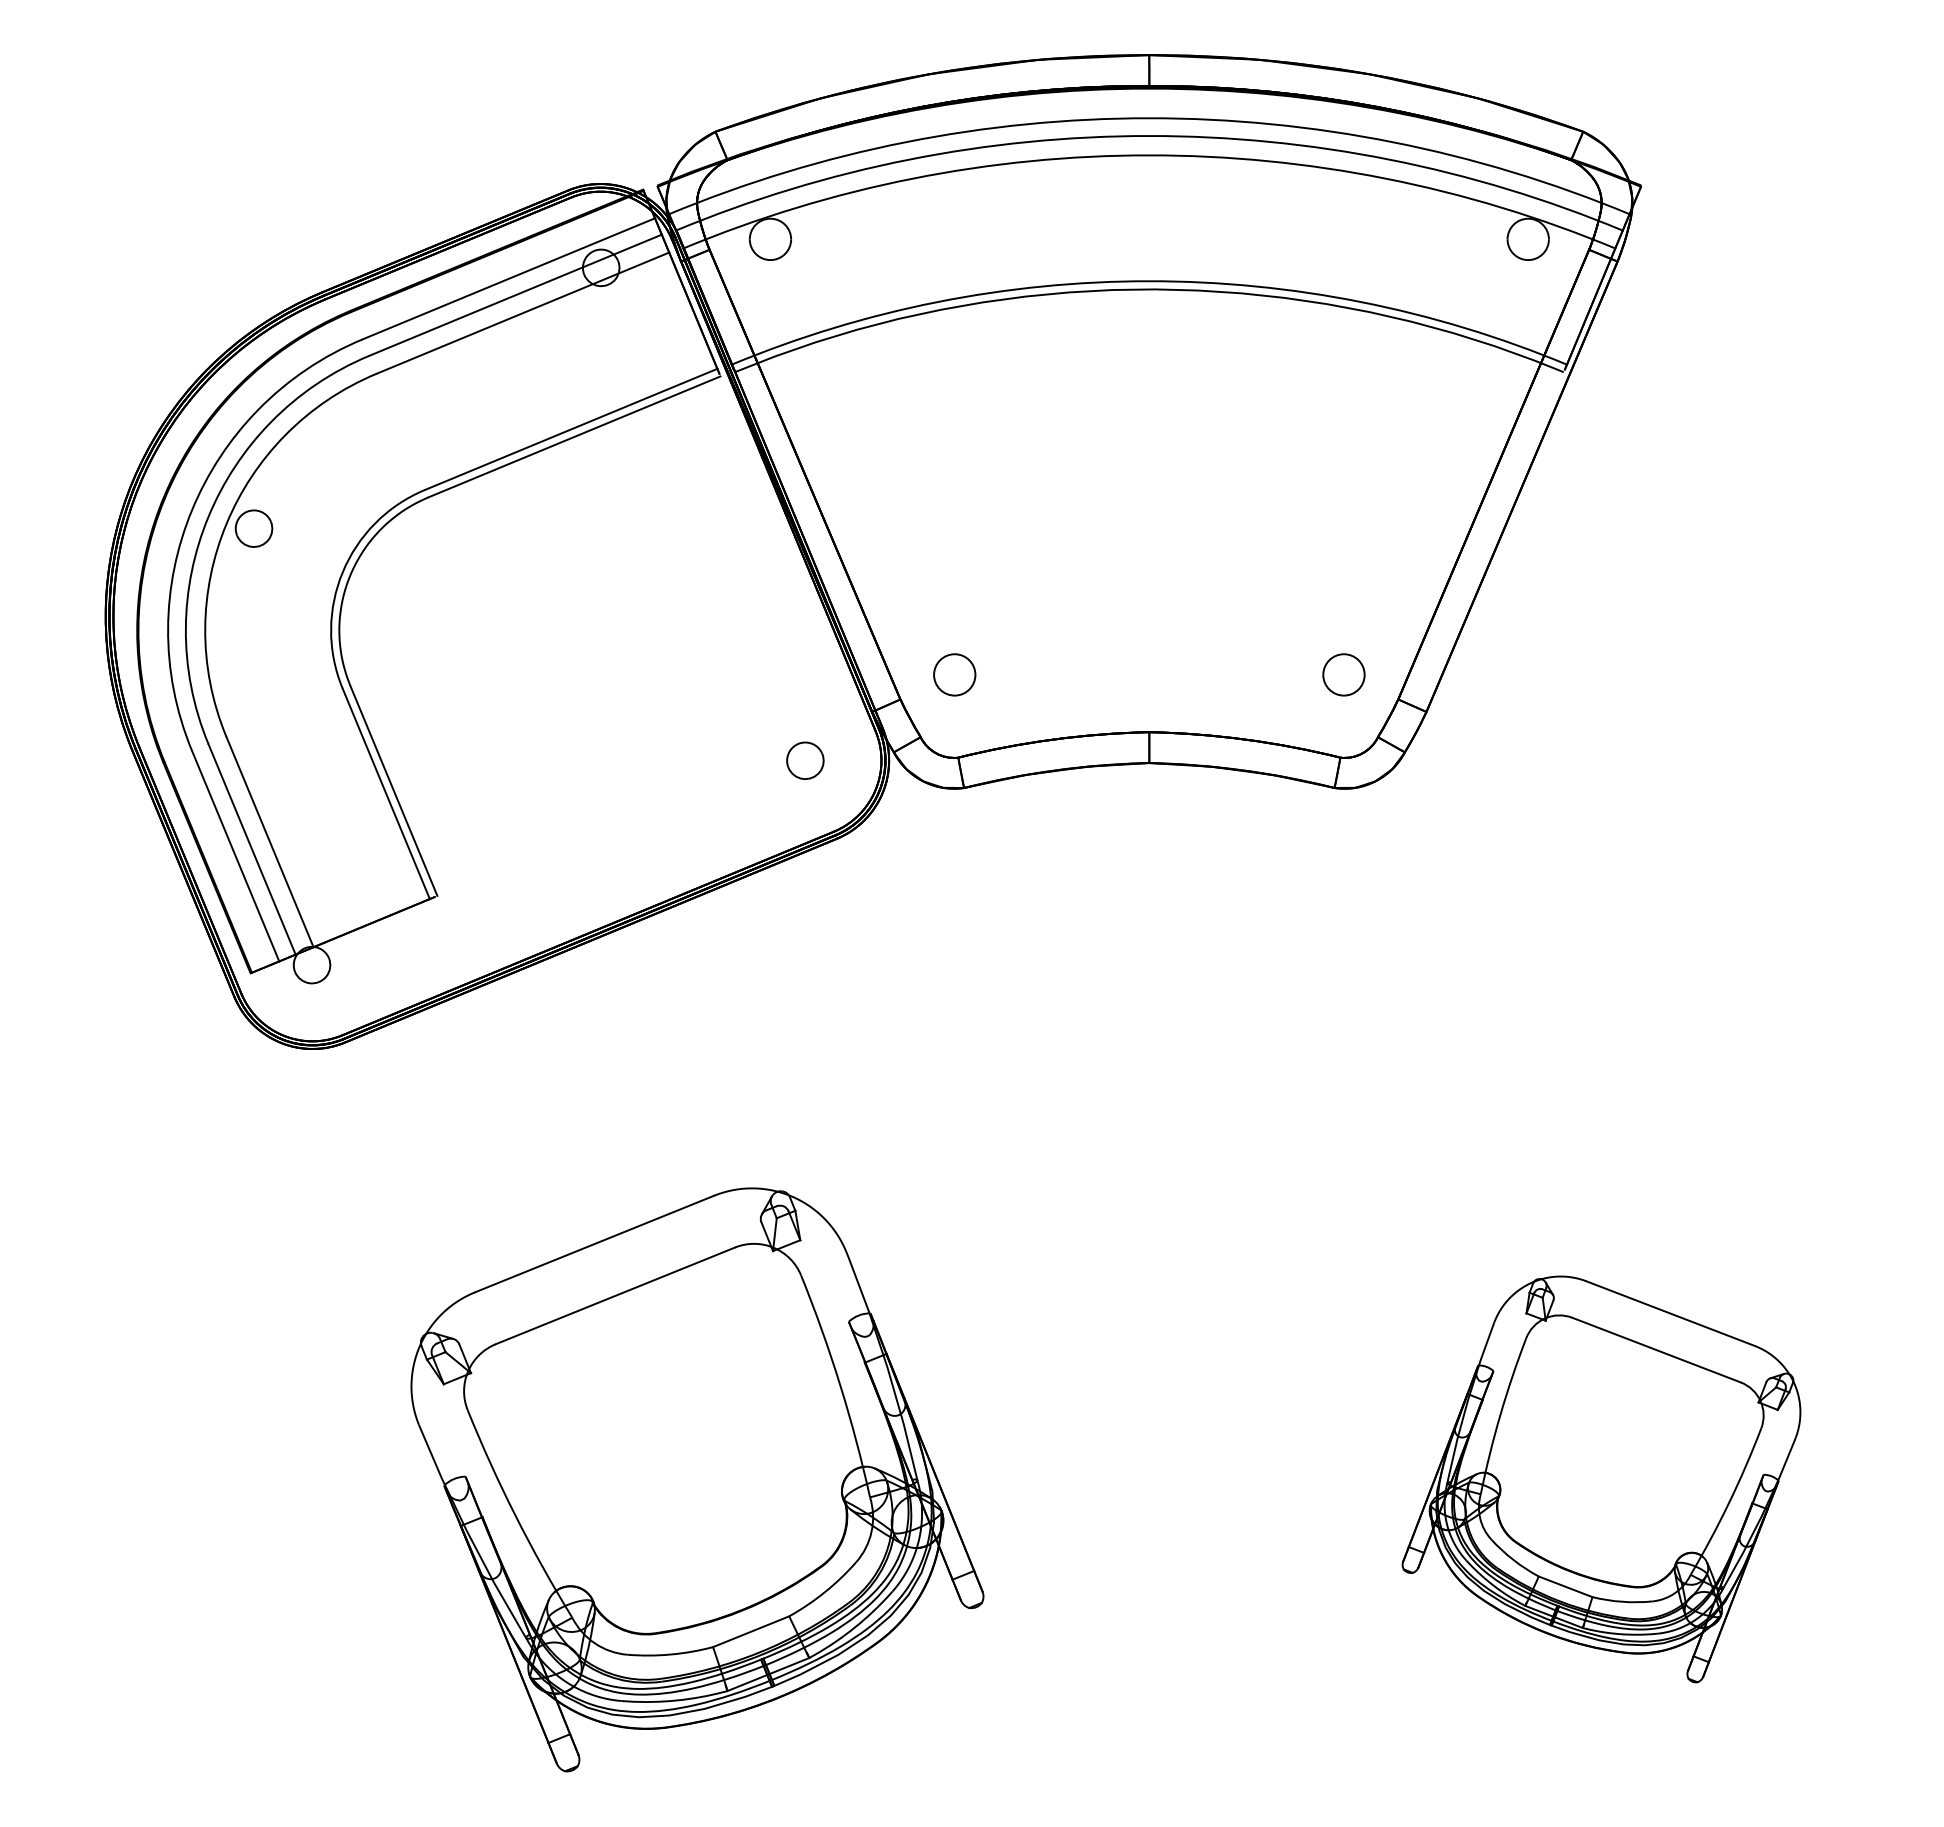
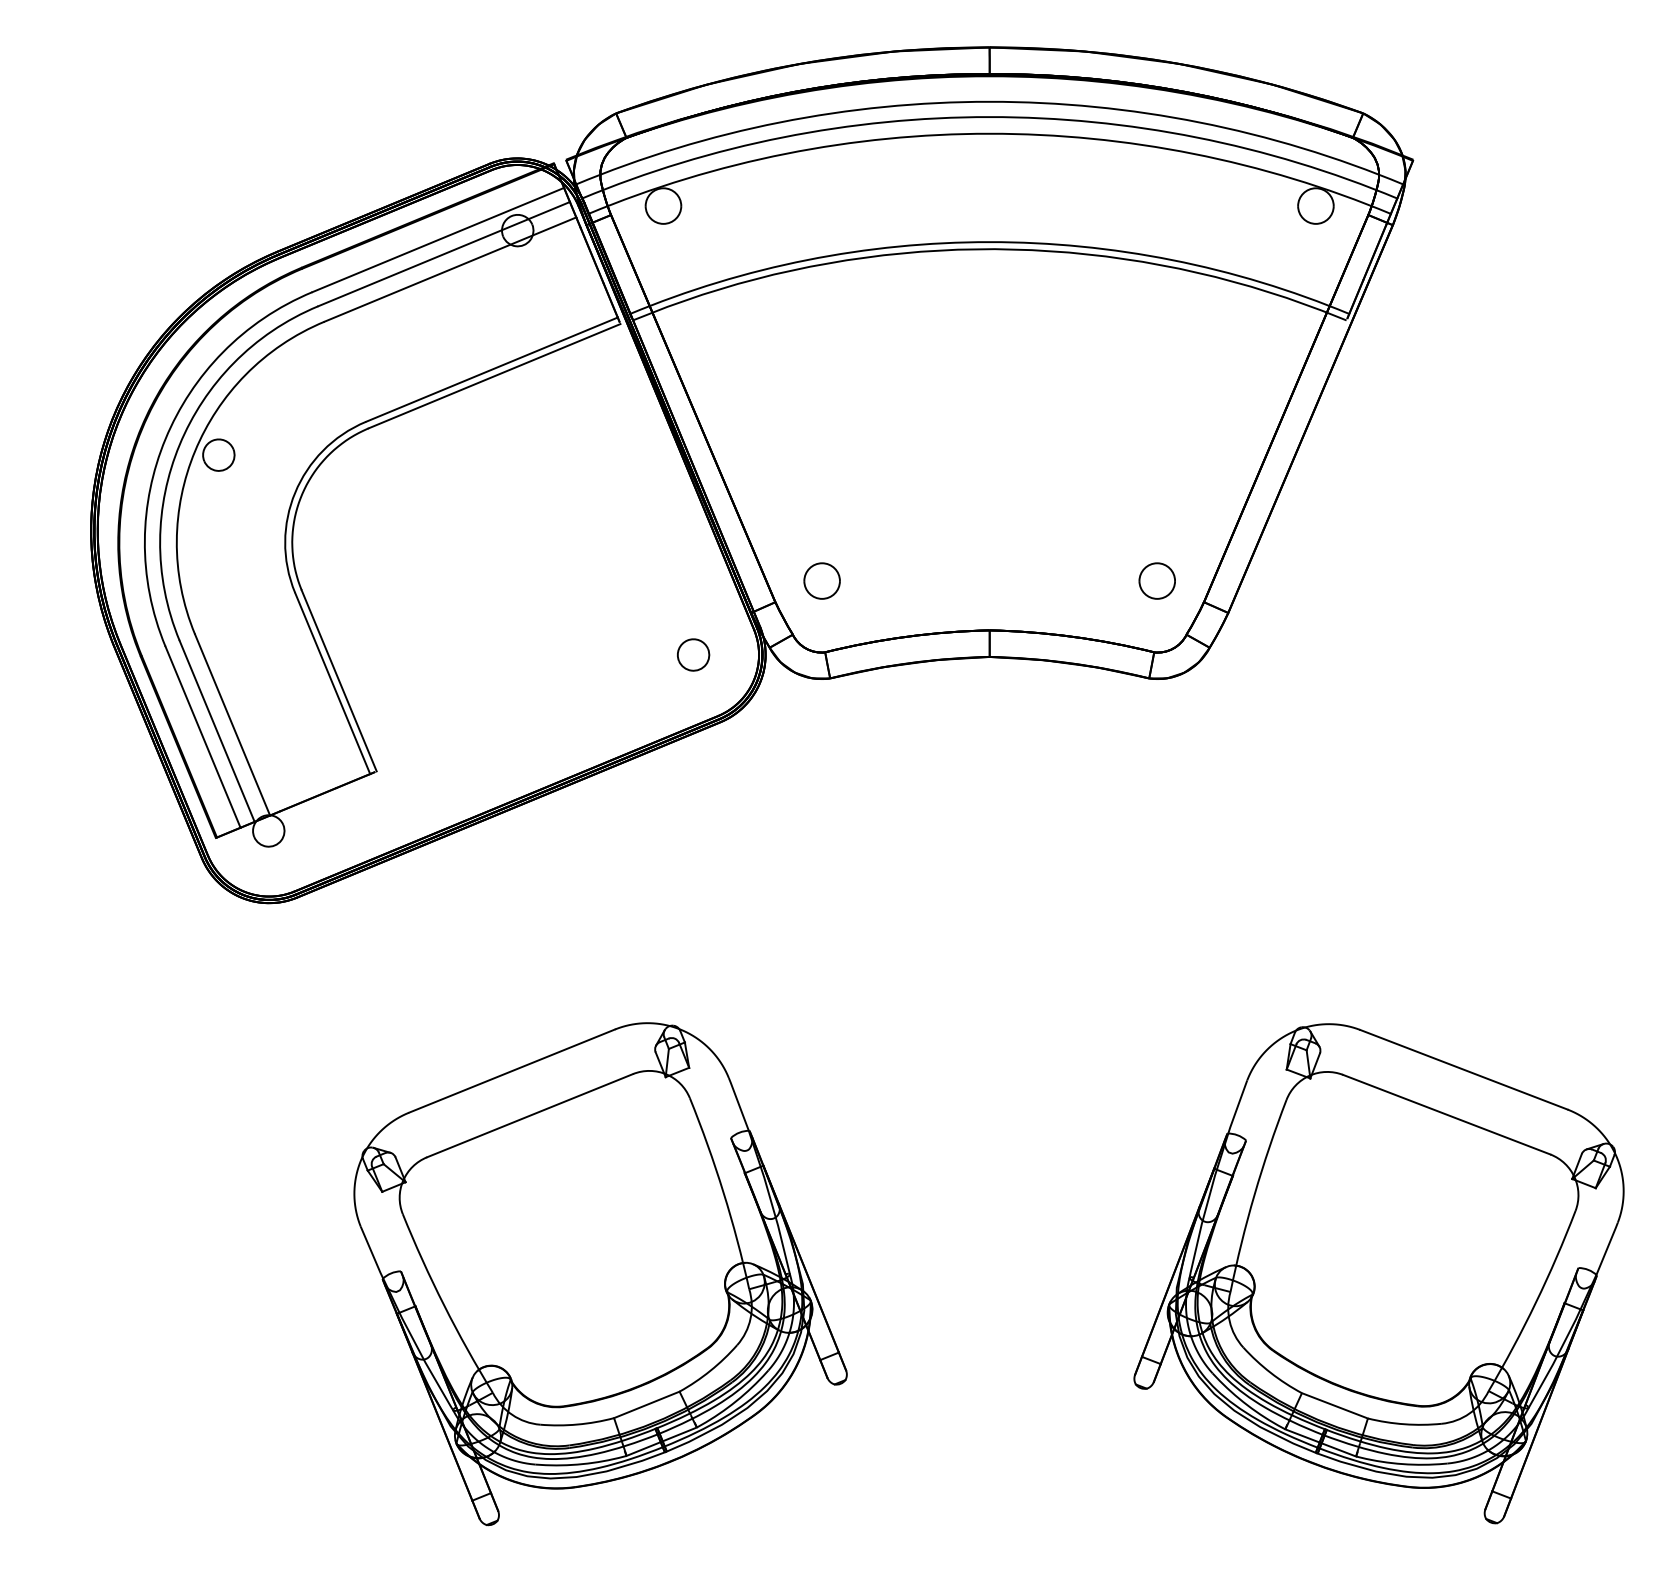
part: (1601, 1479) -> (1378, 1273), size x1.43

